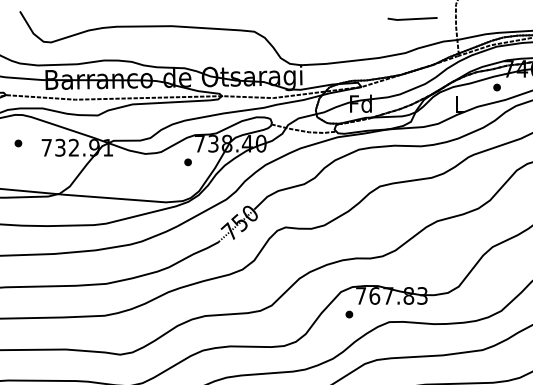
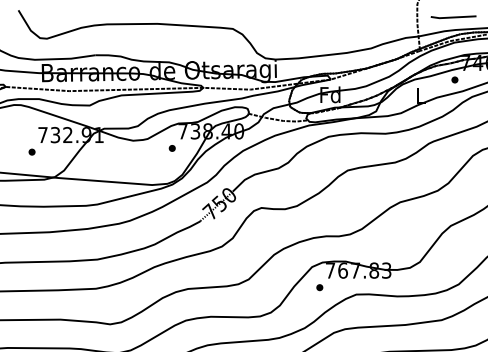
line: (412, 19) -> (453, 17), moved
part: (17, 142) -> (31, 151), moved

